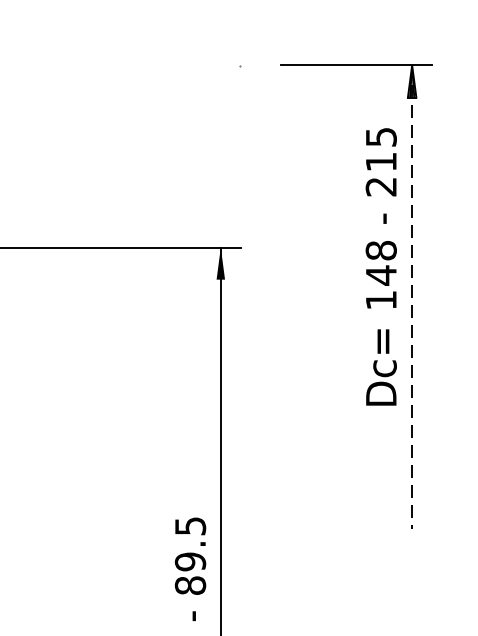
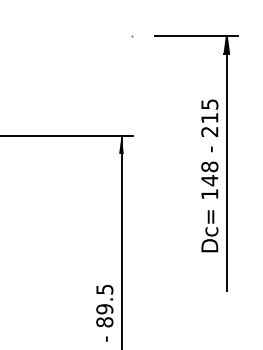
text: (380, 266) -> (209, 175), moved
line: (411, 297) -> (226, 163), dashed -> solid

